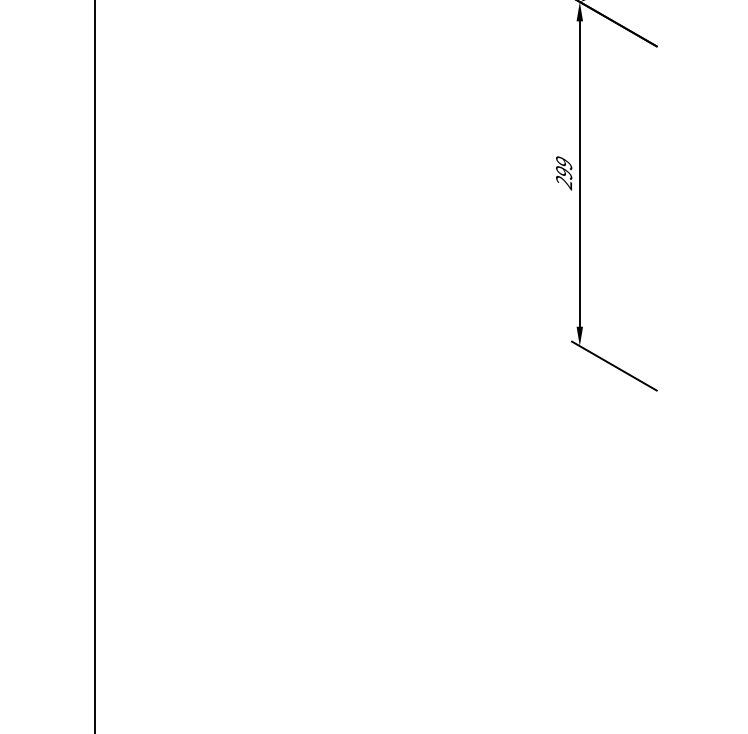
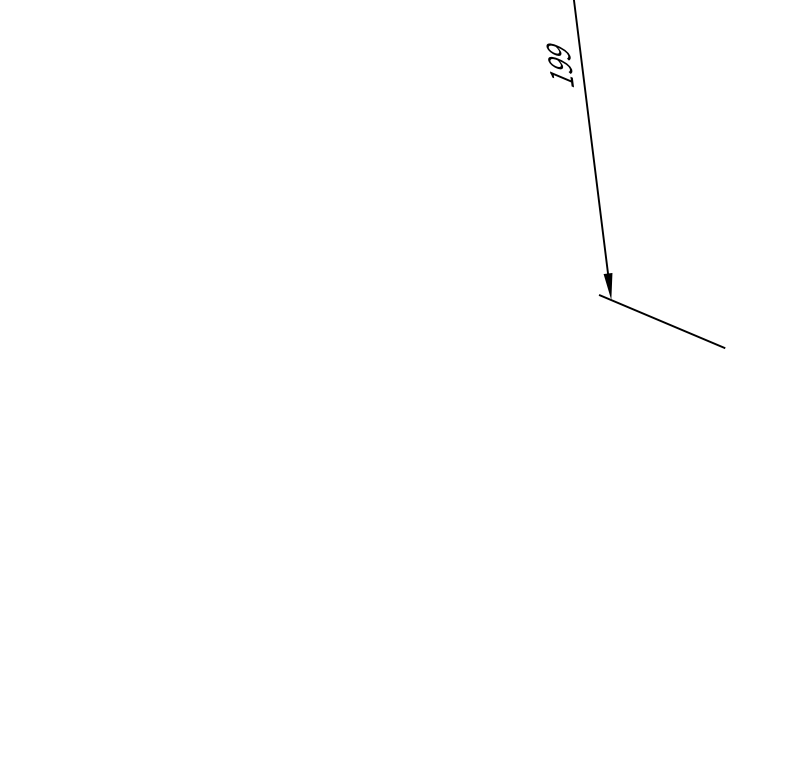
text: (563, 182) -> (560, 78), 299 -> 199

